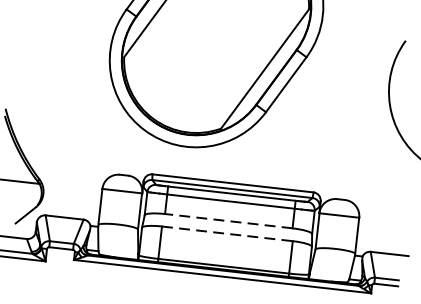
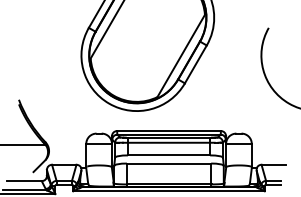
line: (227, 221) -> (168, 155), dashed -> solid
line: (228, 233) -> (169, 163), dashed -> solid

